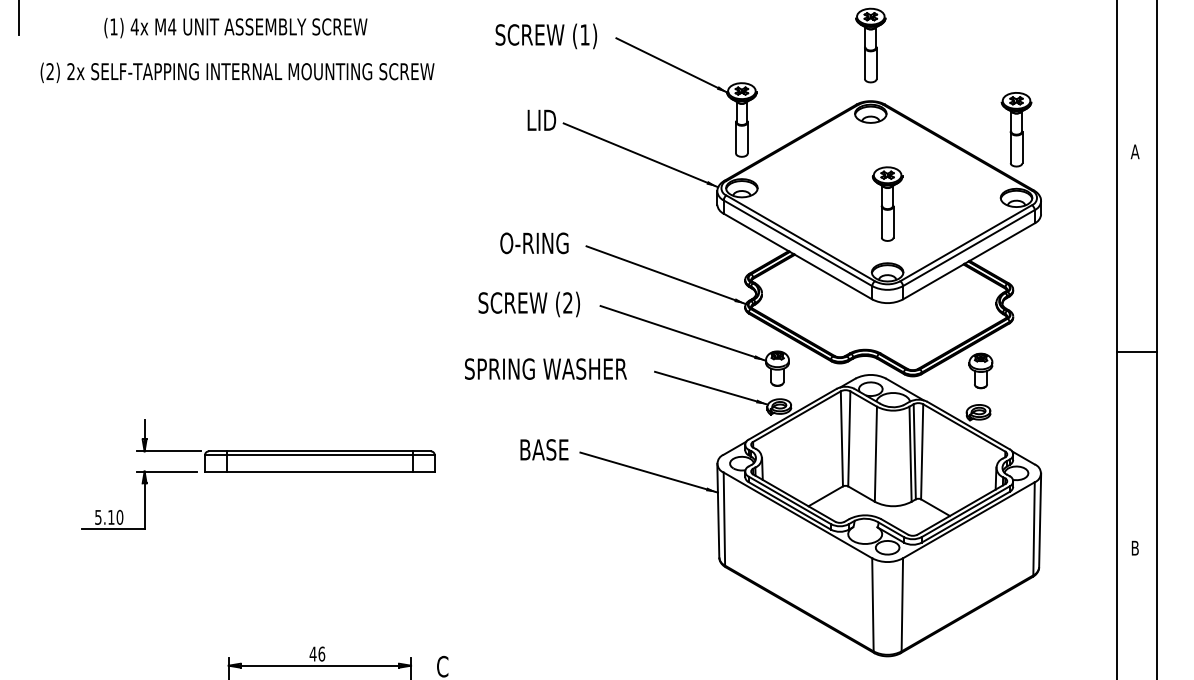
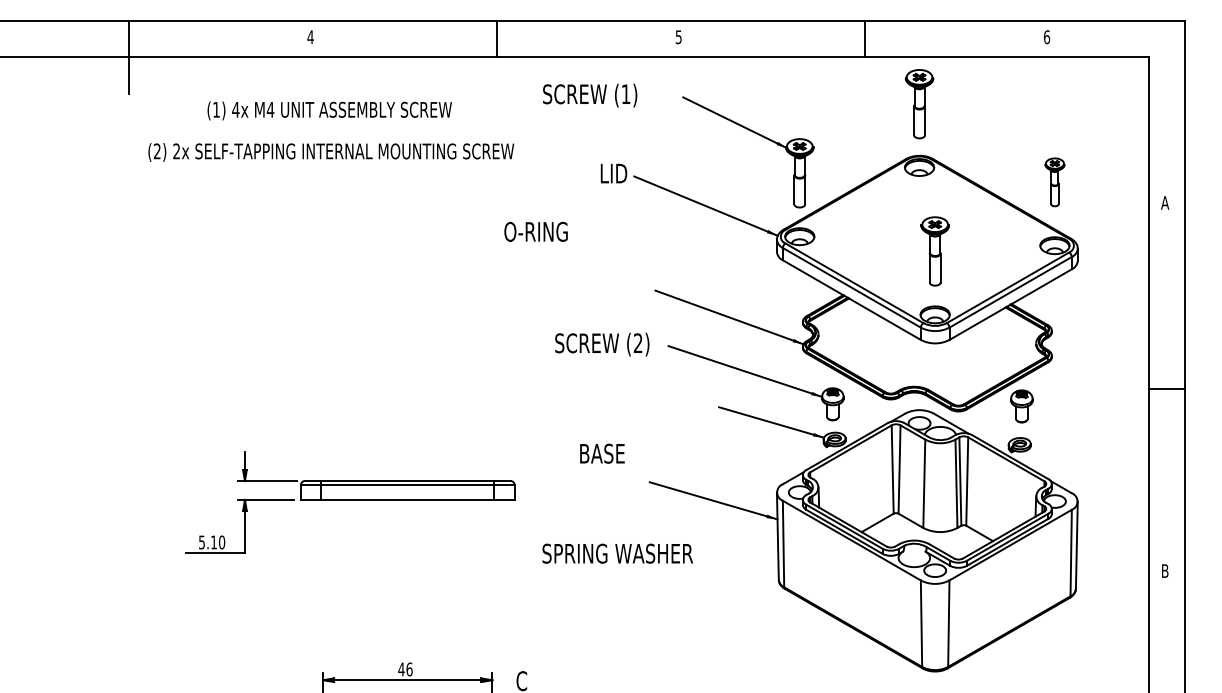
text: (546, 36) -> (590, 95), moved
text: (237, 50) -> (331, 131), moved
part: (1016, 129) -> (1054, 182), size x0.7
text: (533, 242) -> (535, 231), moved
text: (545, 368) -> (617, 553), moved
text: (544, 449) -> (602, 453), moved

